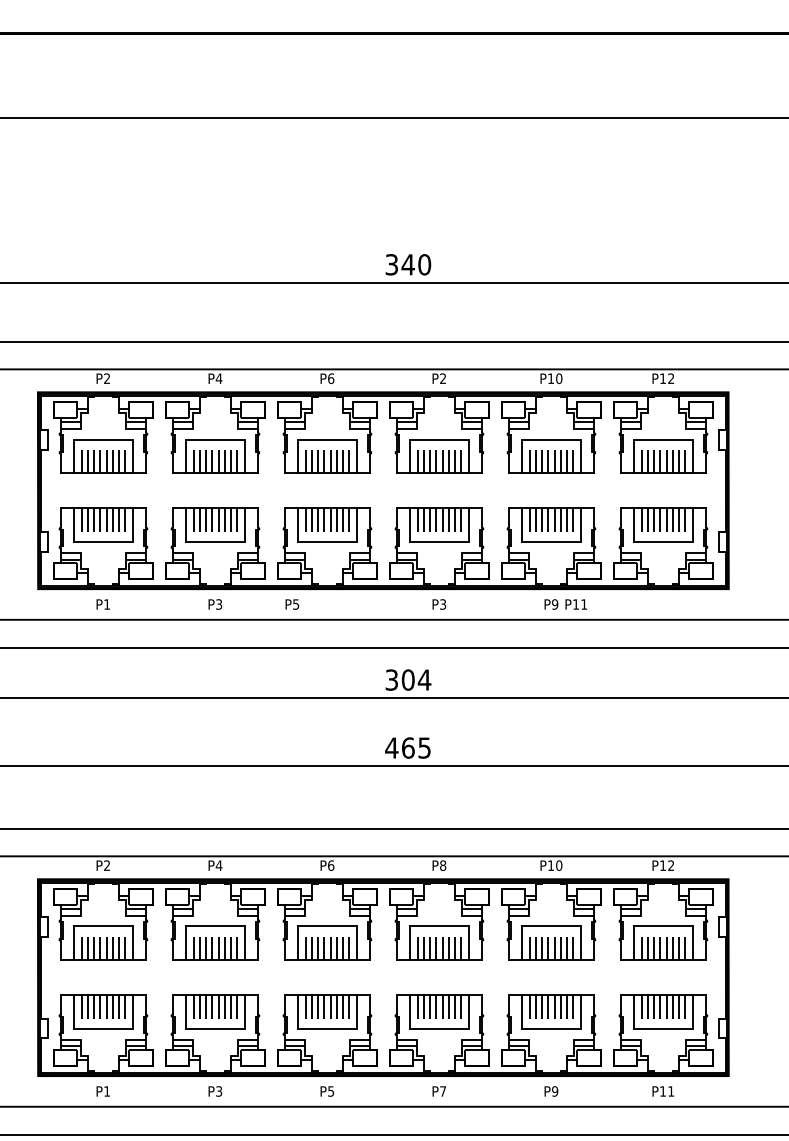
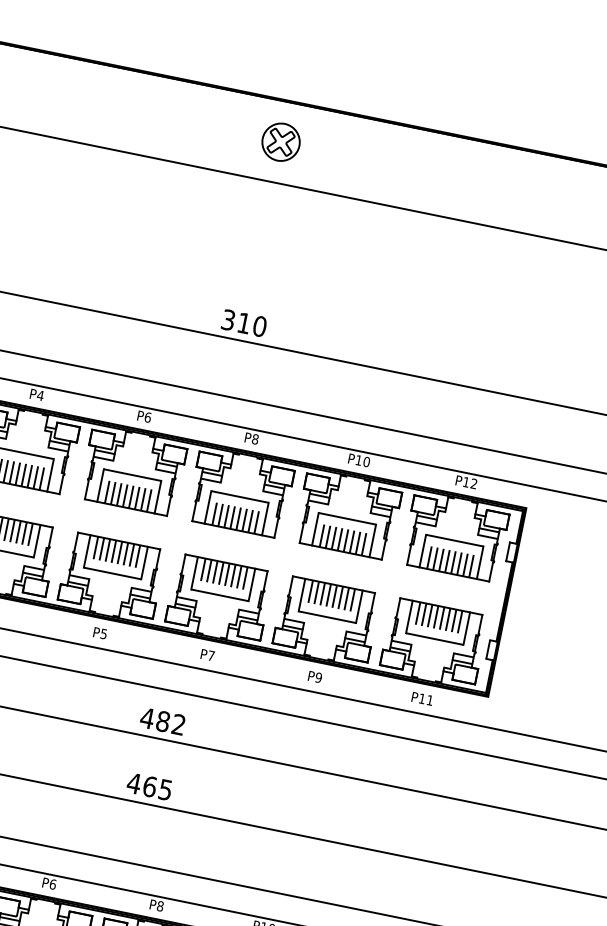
part: (408, 75) -> (281, 141), added
text: (407, 264) -> (243, 322), 340 -> 310
text: (443, 378) -> (255, 439), P2 -> P8
text: (292, 604) -> (100, 633), moved
text: (443, 604) -> (211, 655), P3 -> P7
text: (576, 604) -> (422, 698), moved
text: (408, 679) -> (163, 721), 304 -> 482

